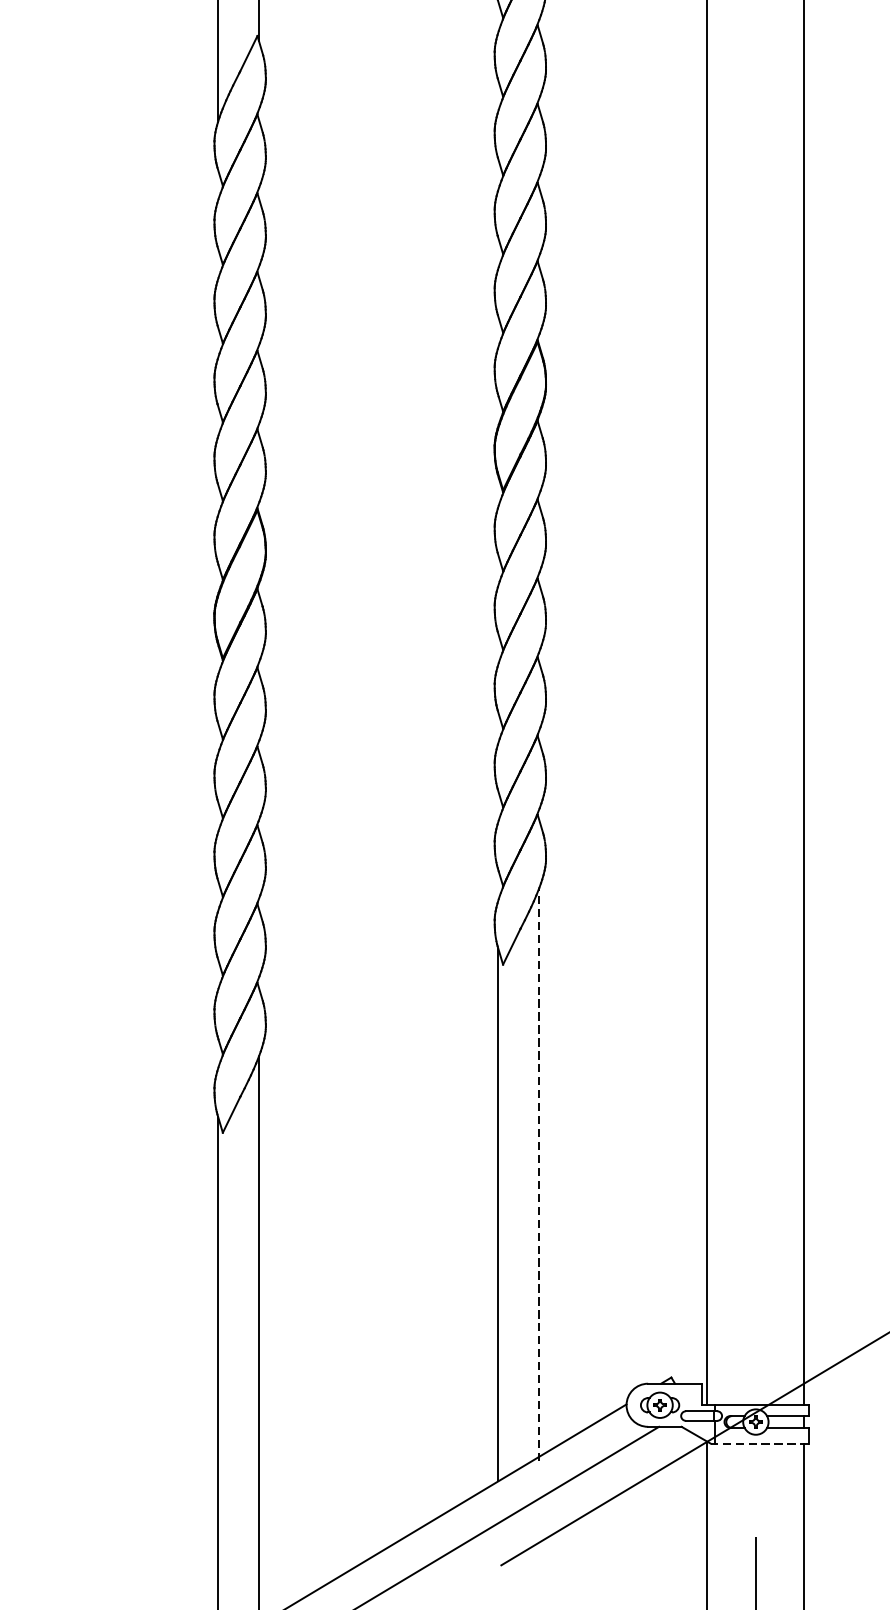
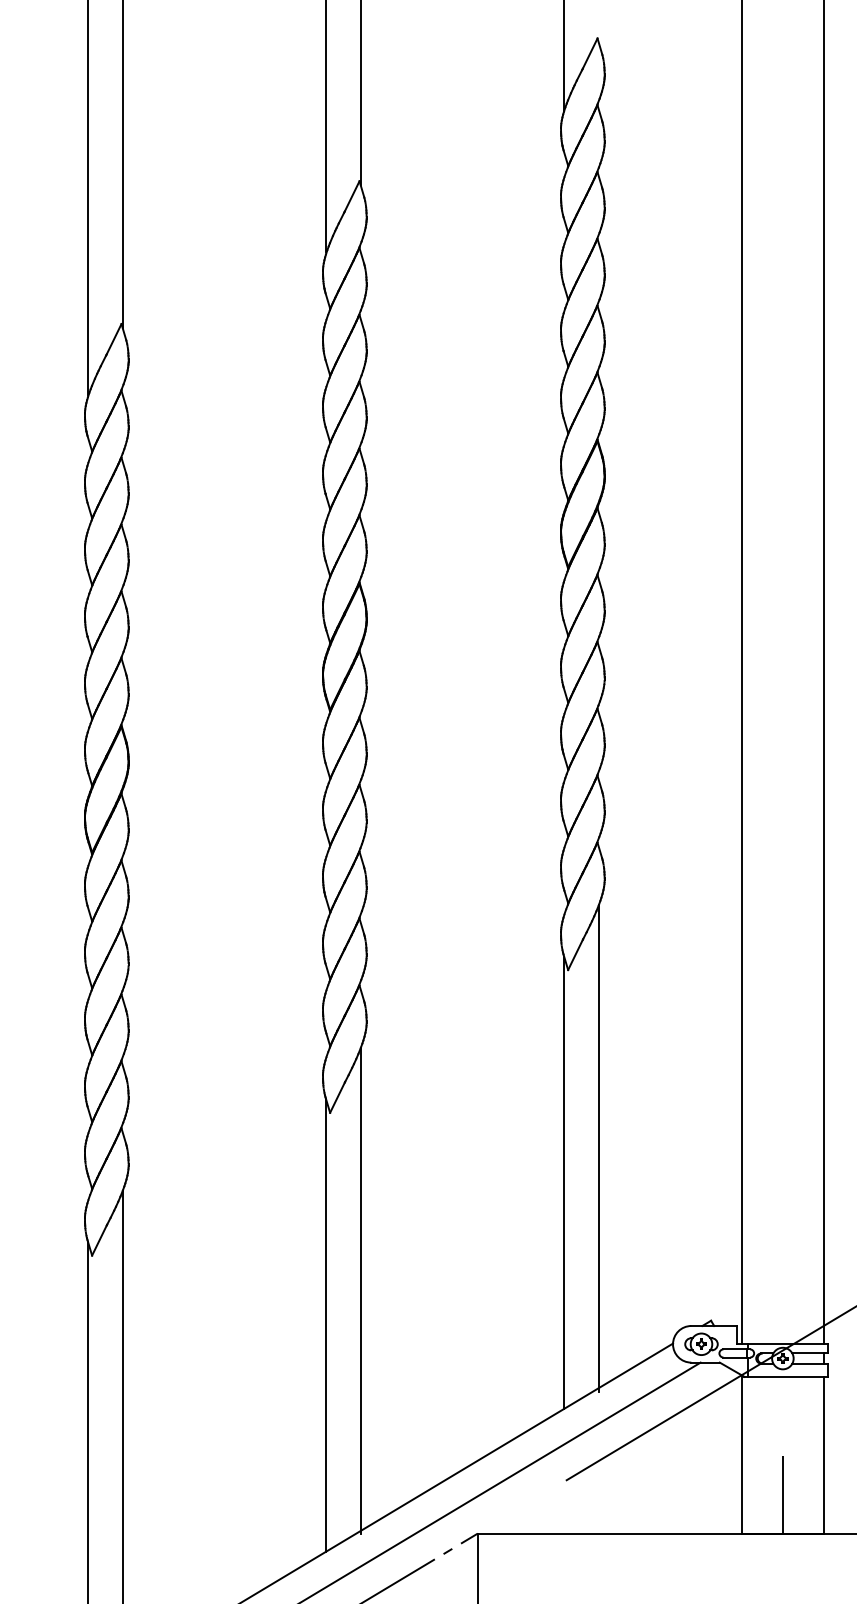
line: (538, 1174) -> (598, 1148), dashed -> solid
line: (760, 1443) -> (786, 1376), dashed -> solid

